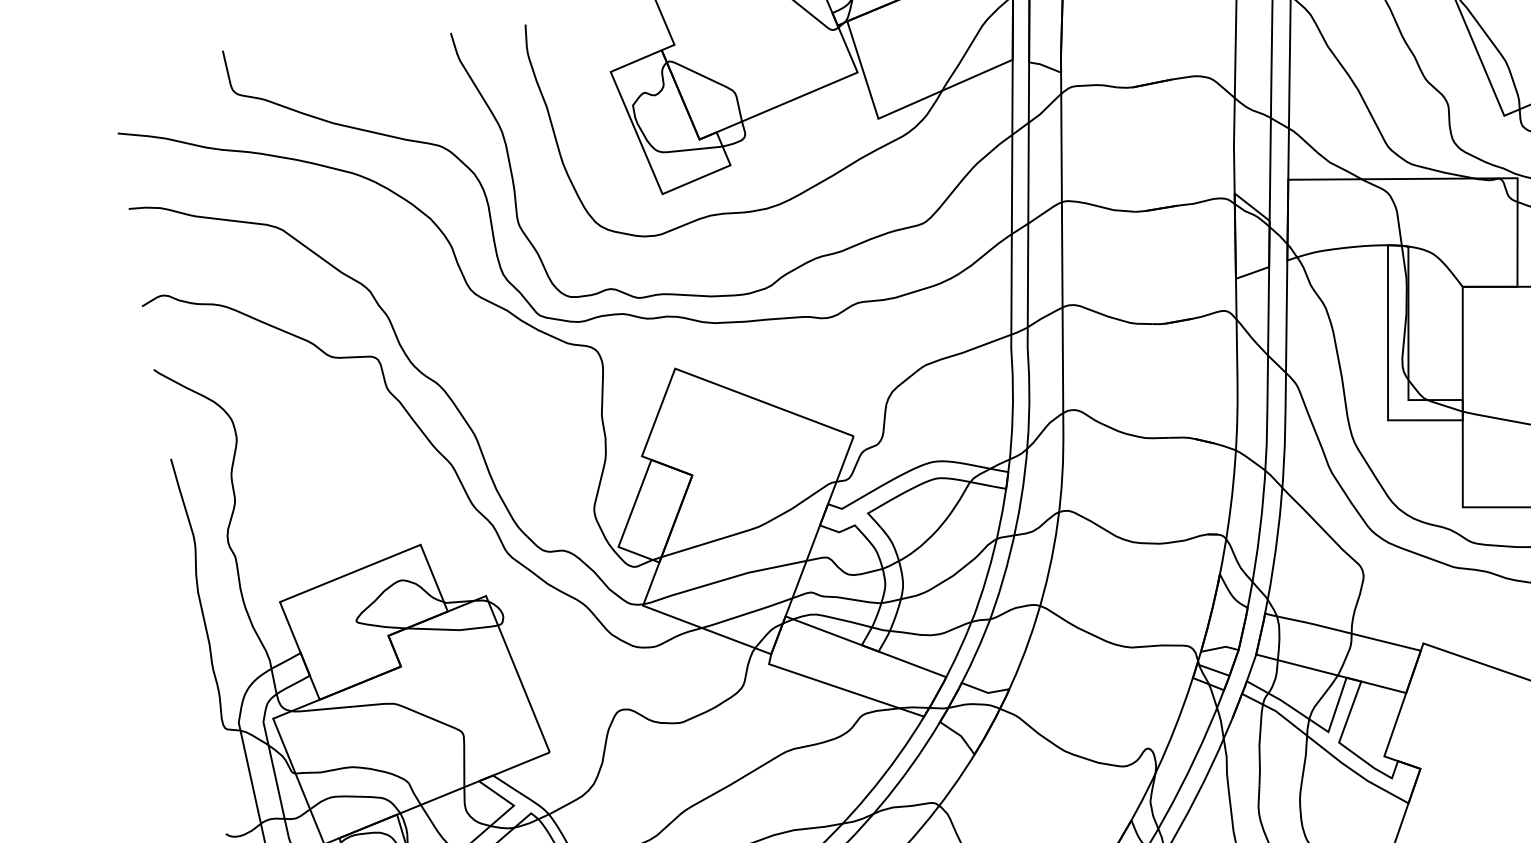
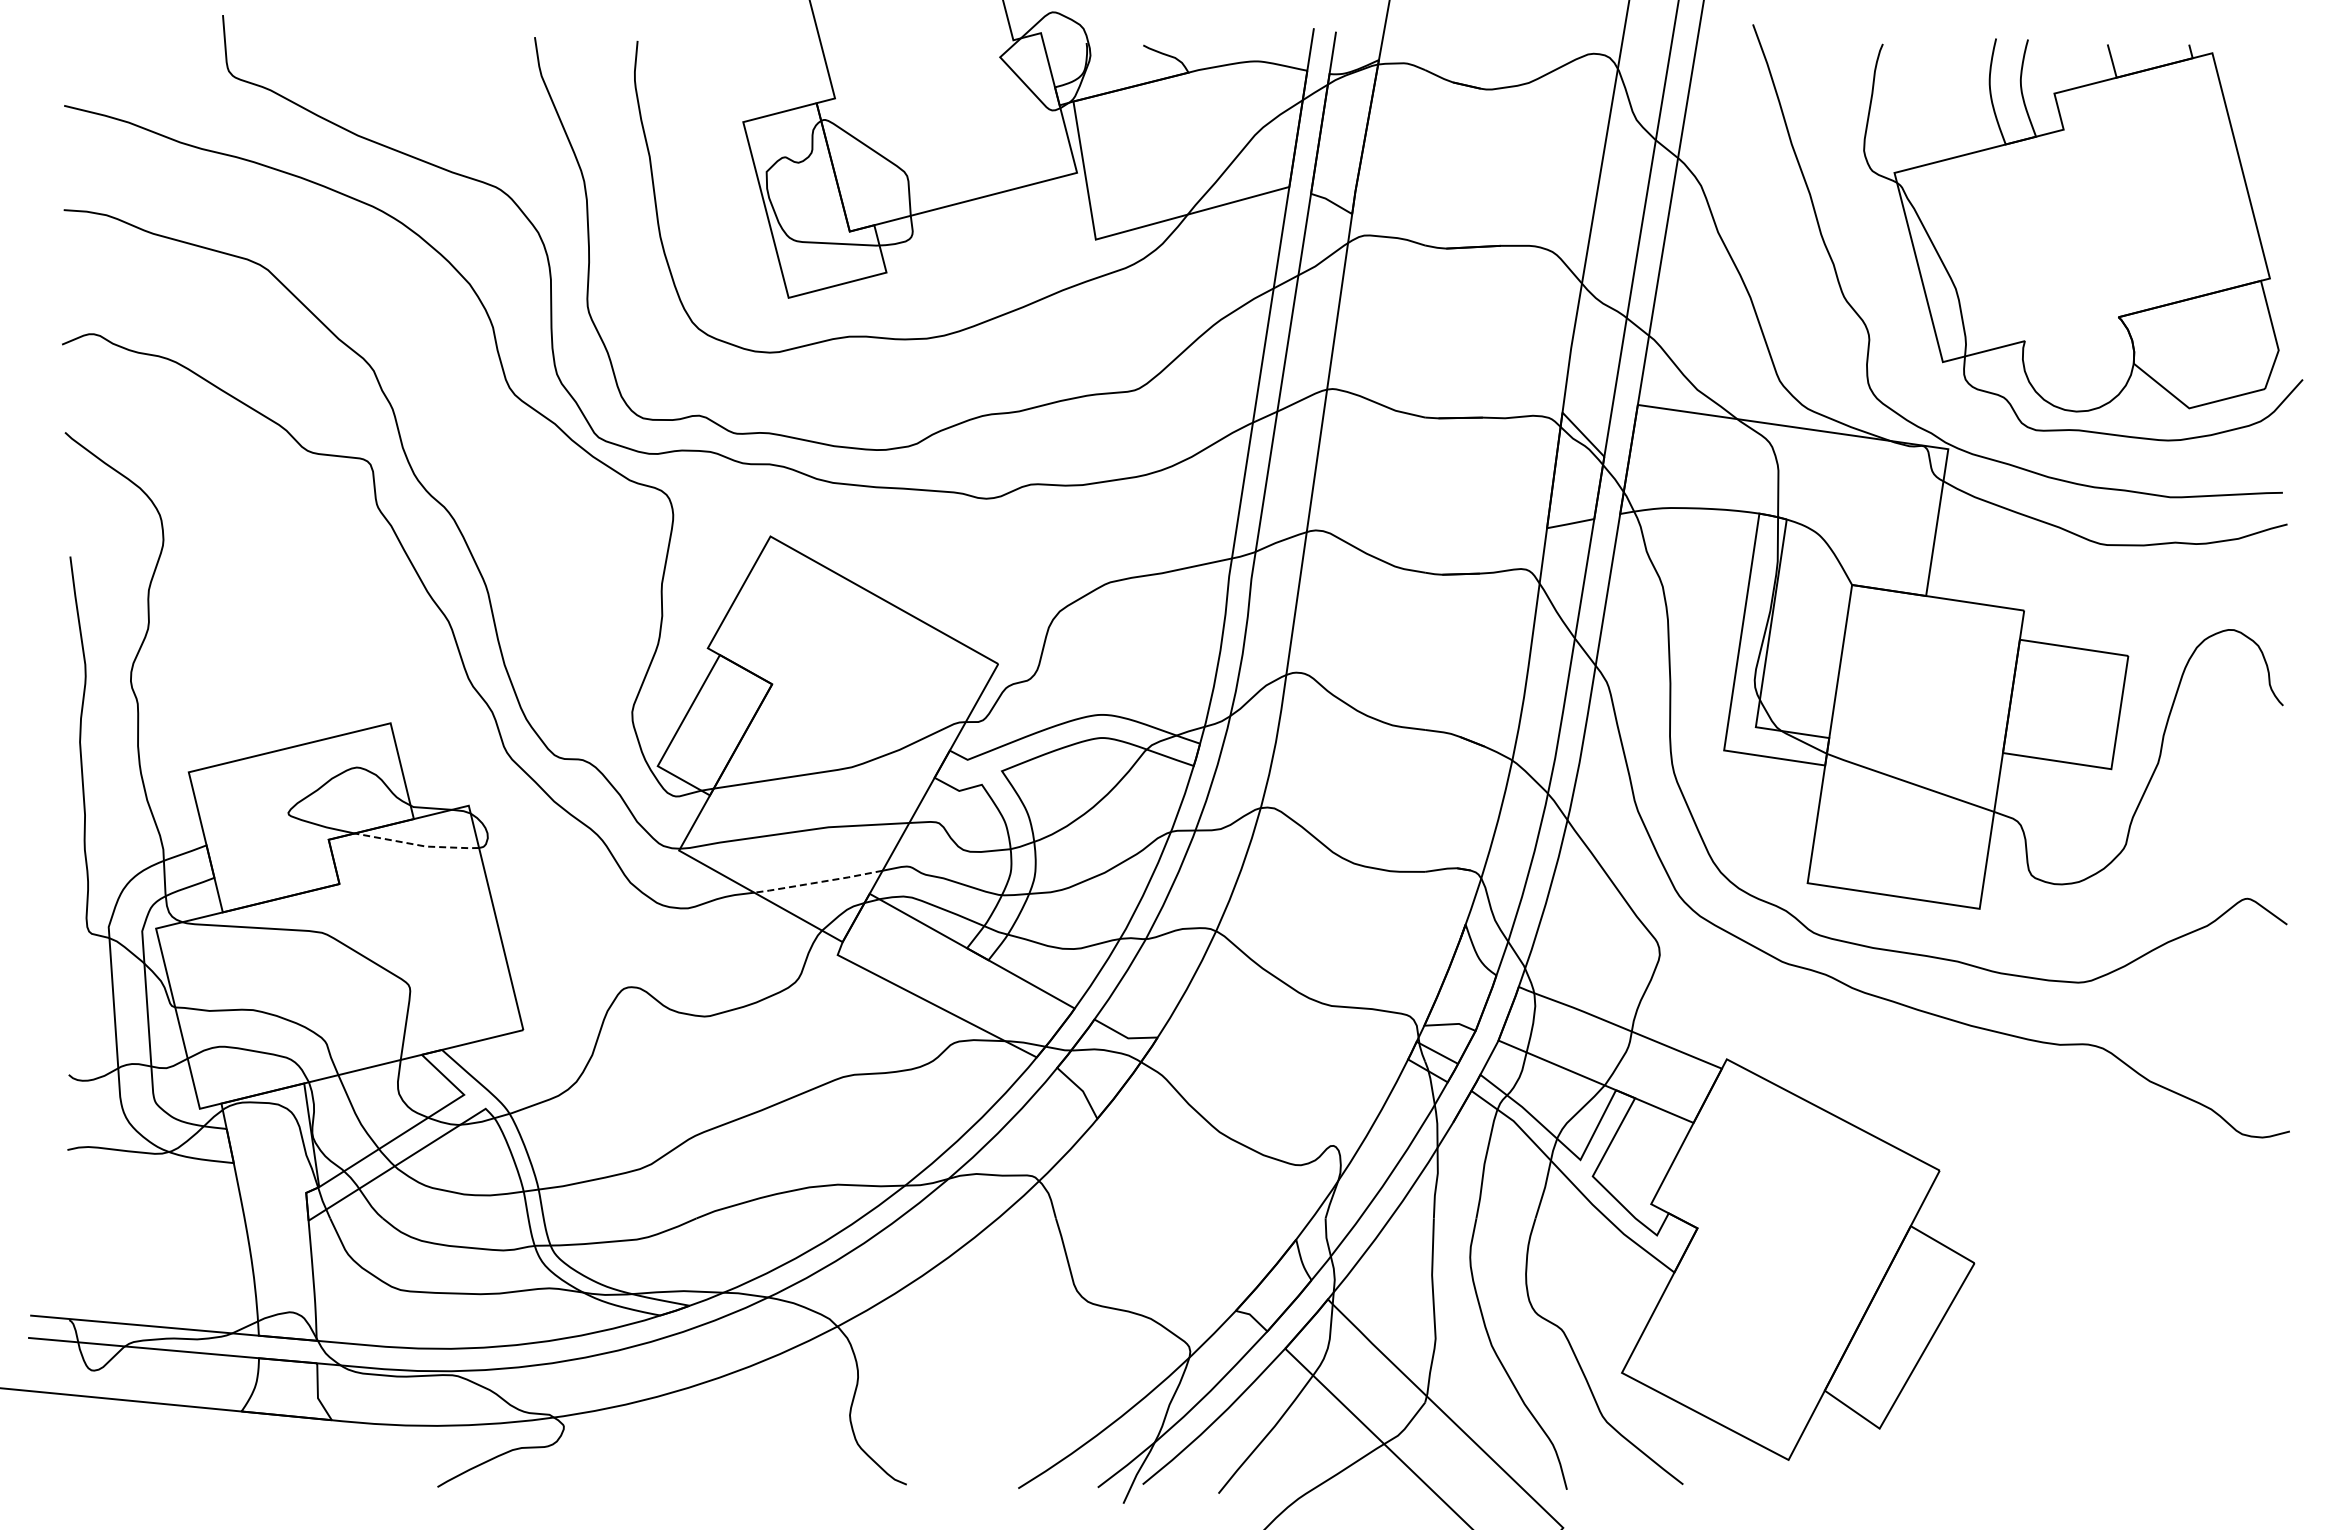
line: (747, 613) -> (818, 882), solid -> dashed
line: (453, 629) -> (417, 844), solid -> dashed

